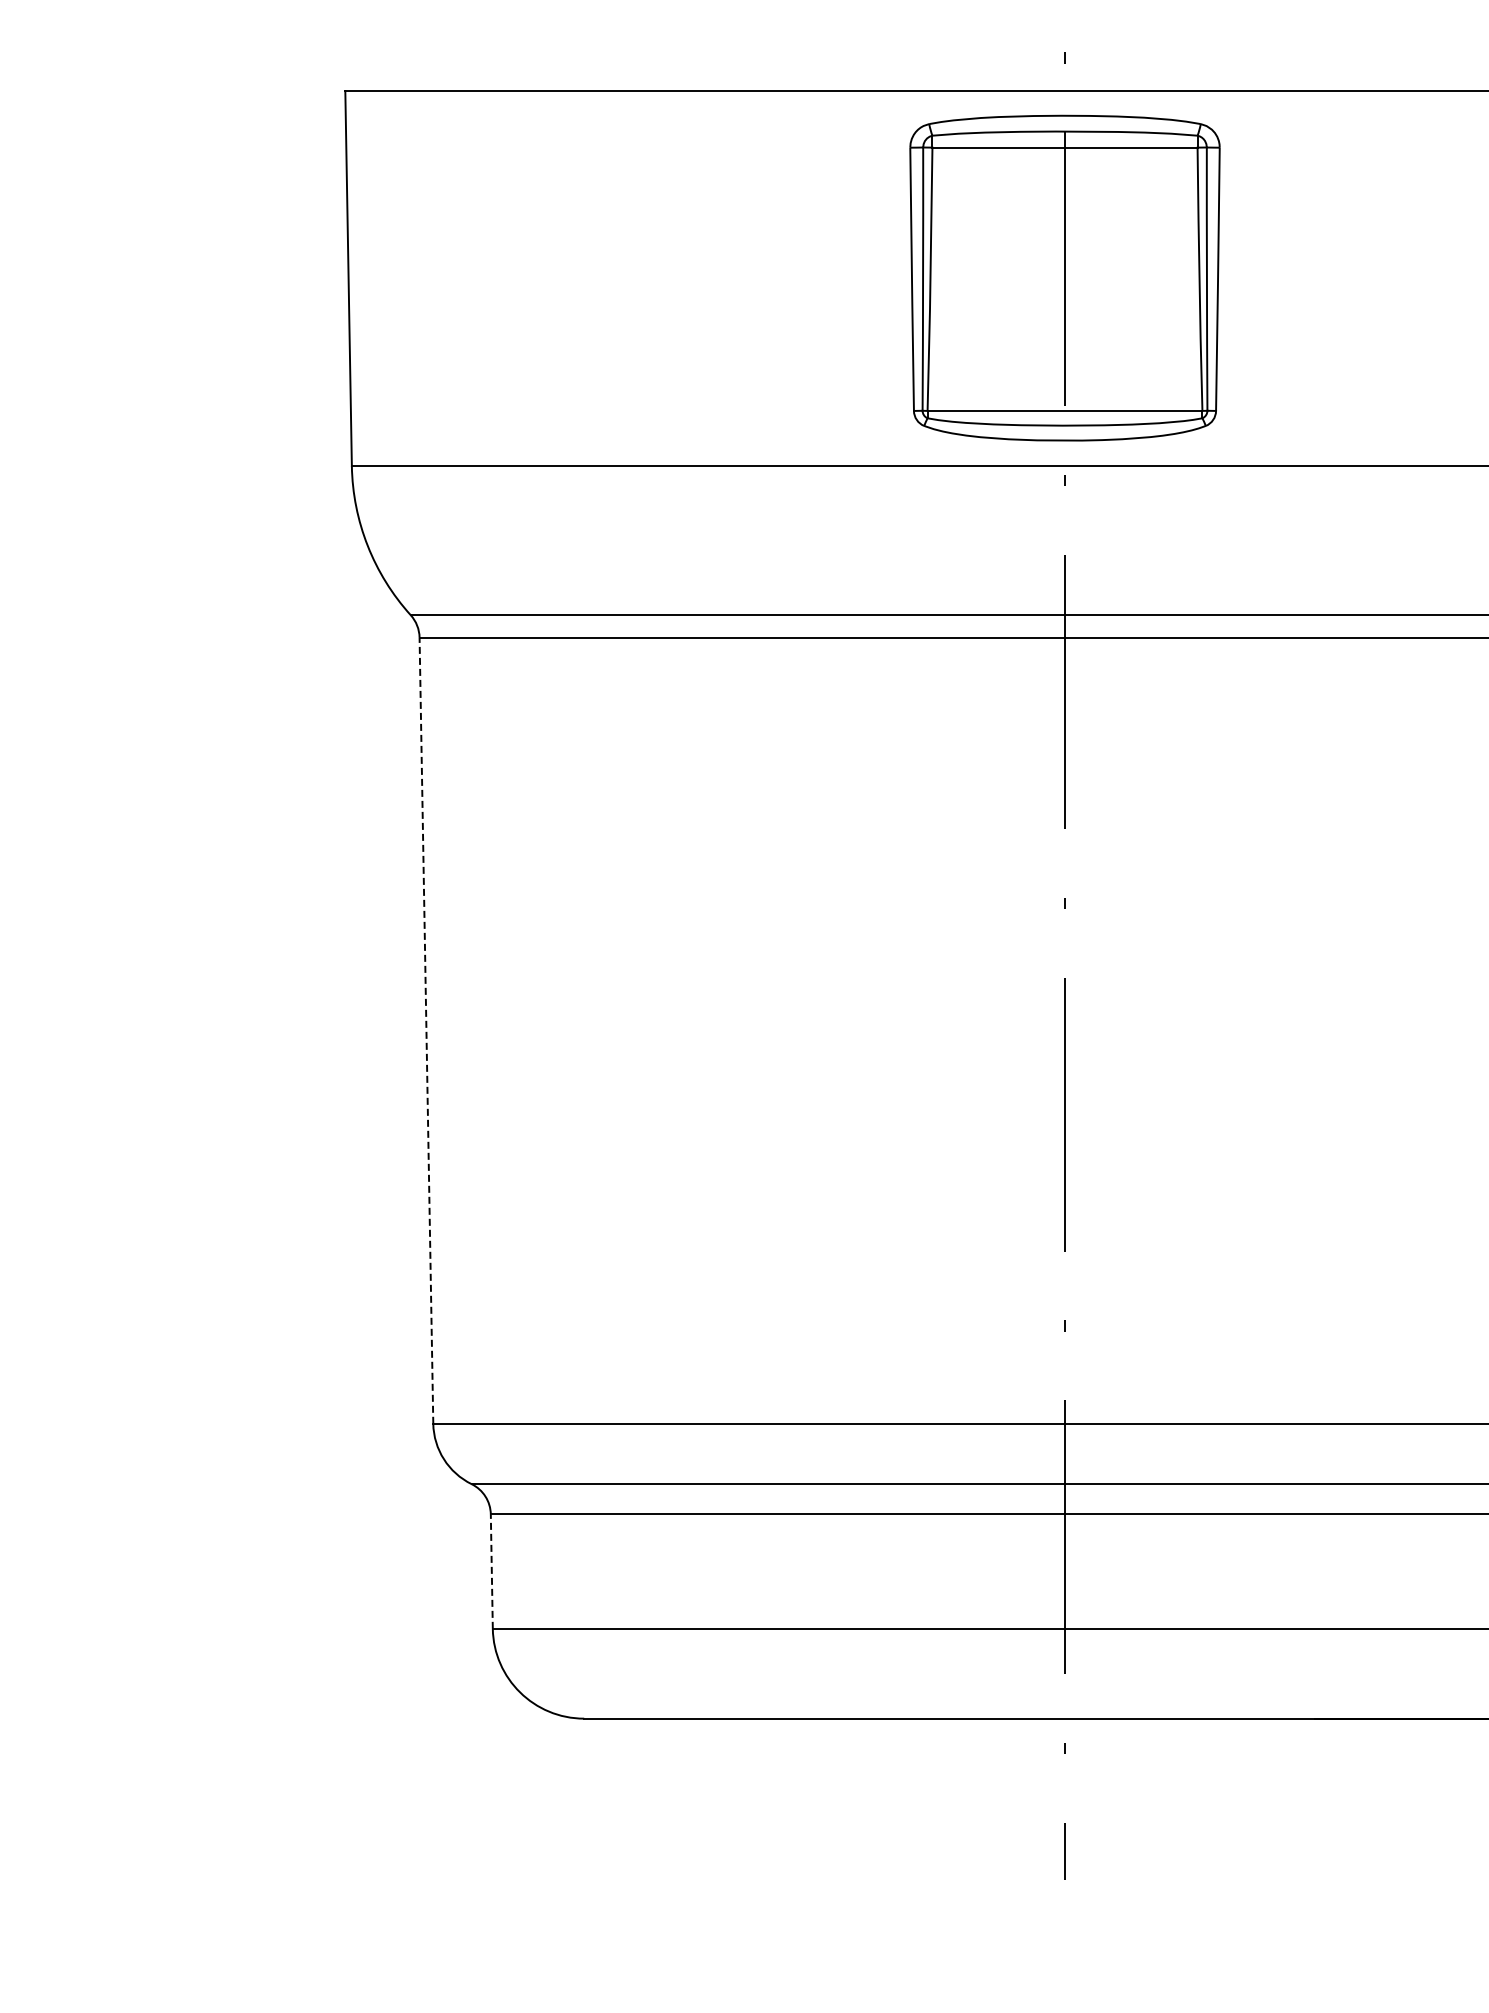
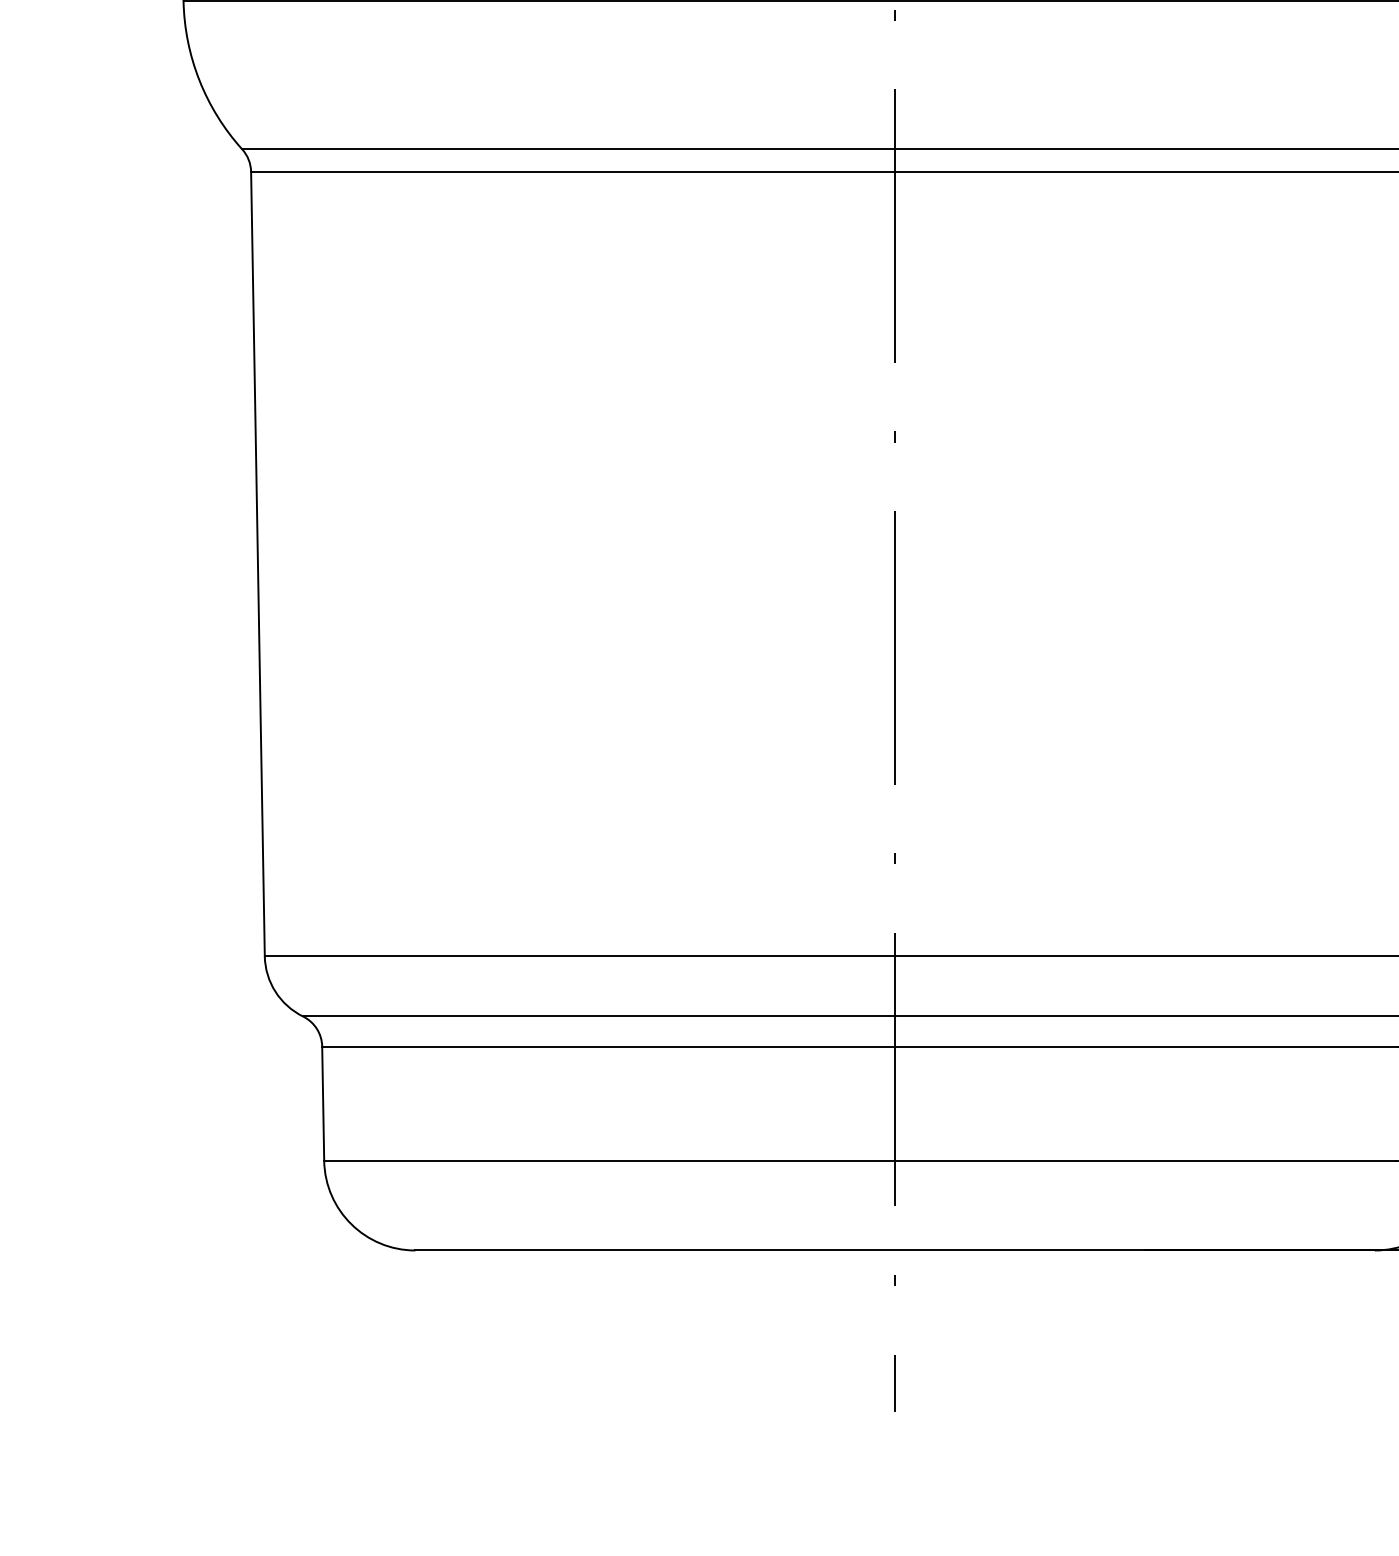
line: (426, 1030) -> (258, 563), dashed -> solid
line: (491, 1571) -> (322, 1103), dashed -> solid

